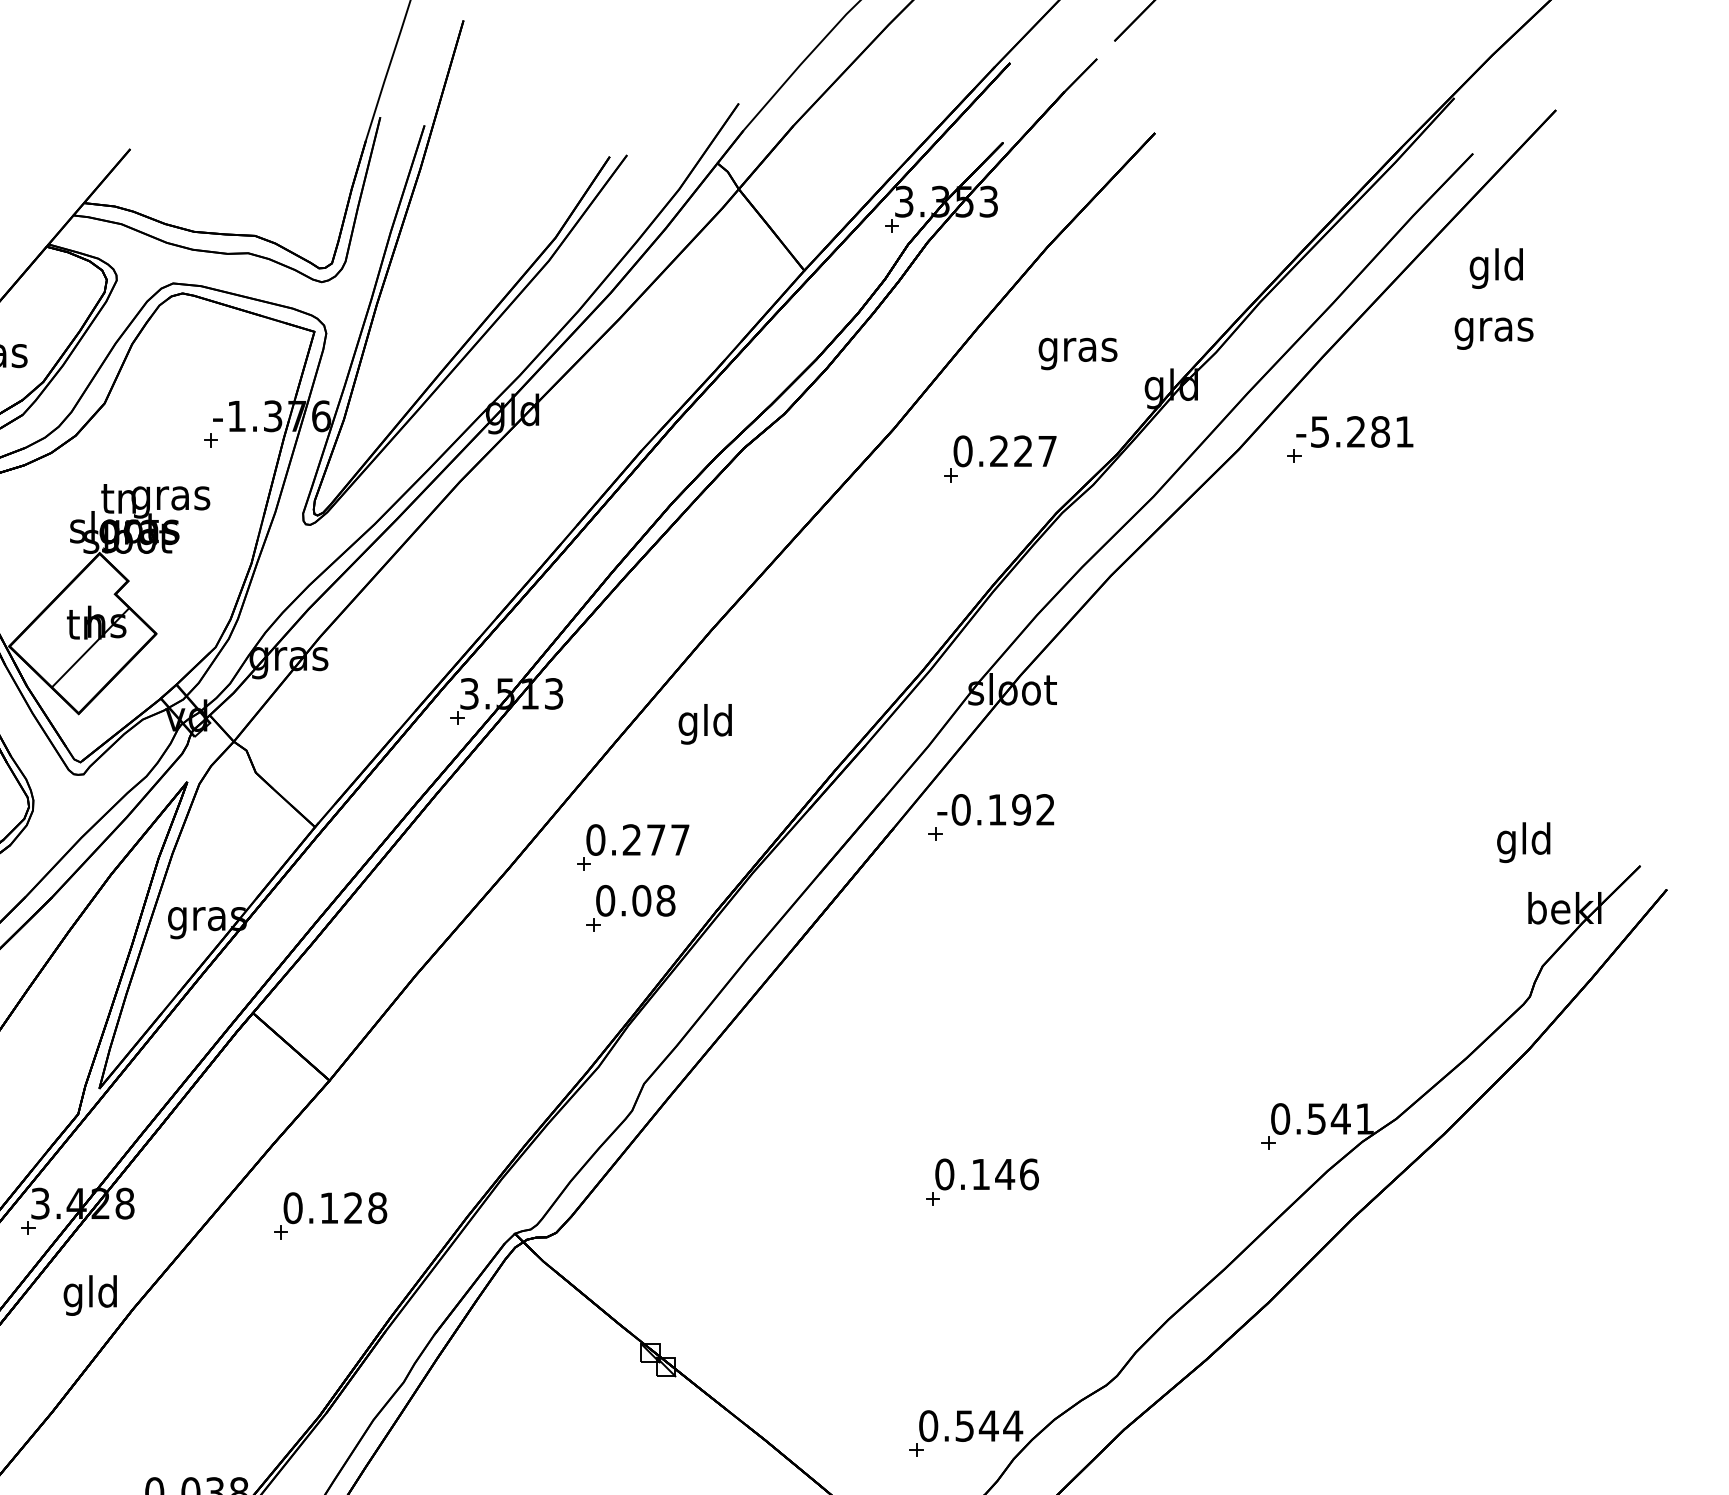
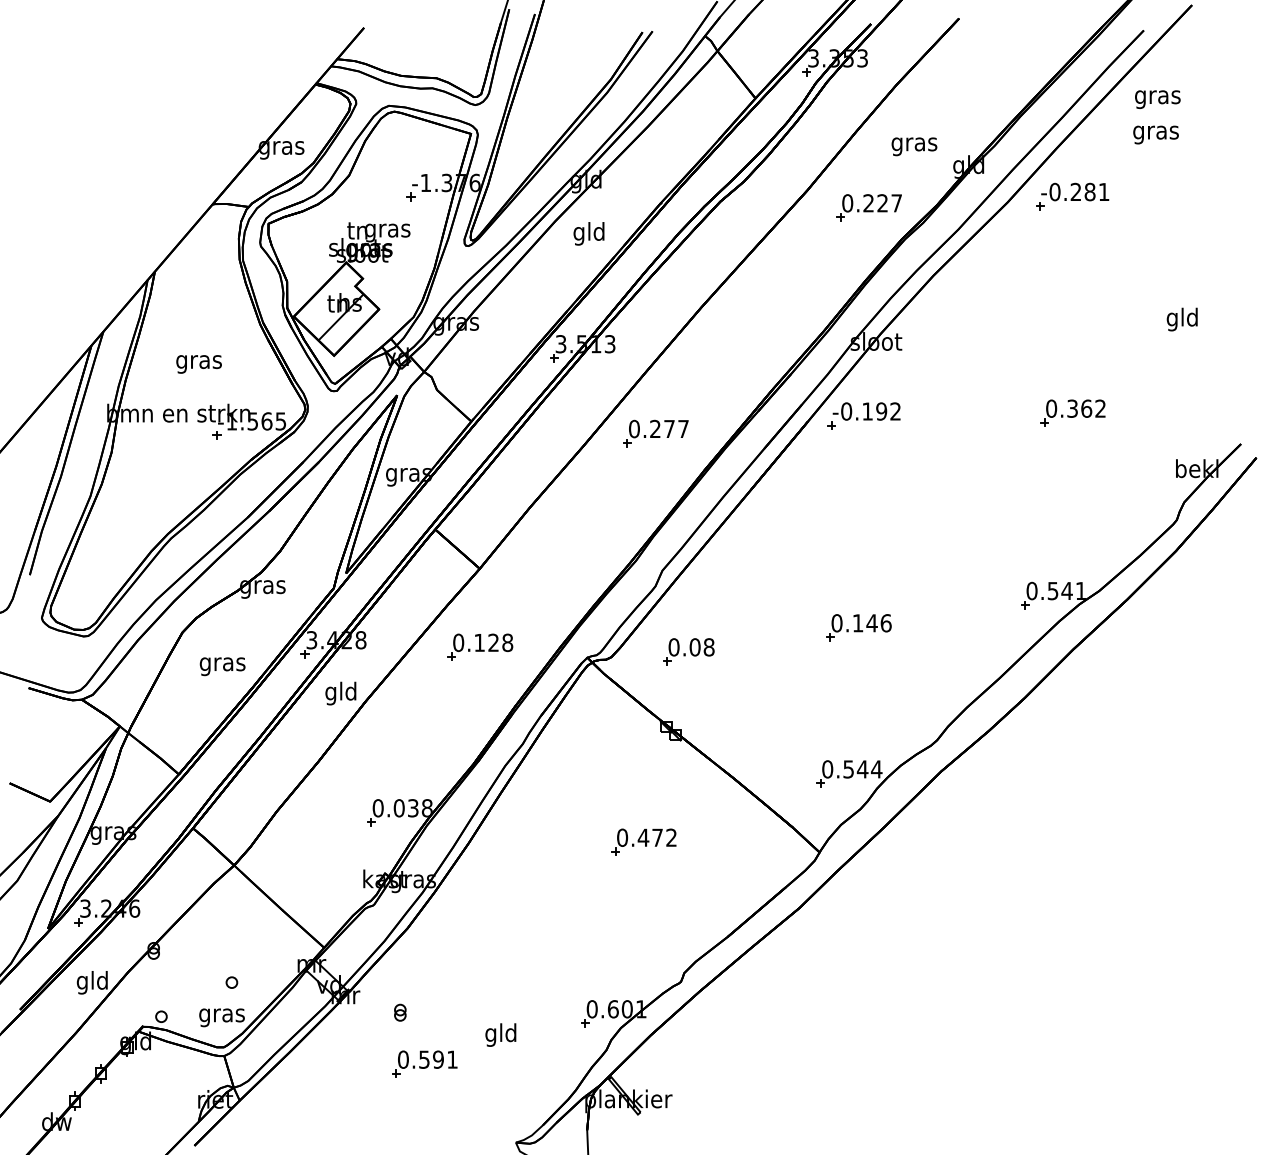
text: (1496, 267) -> (1157, 96), gld -> gras
text: (1319, 430) -> (1054, 191), -5.281 -> -0.281
text: (704, 723) -> (588, 233), moved
part: (1350, 811) -> (1072, 412), added
text: (1522, 842) -> (1181, 319), moved
part: (630, 907) -> (688, 651), moved

